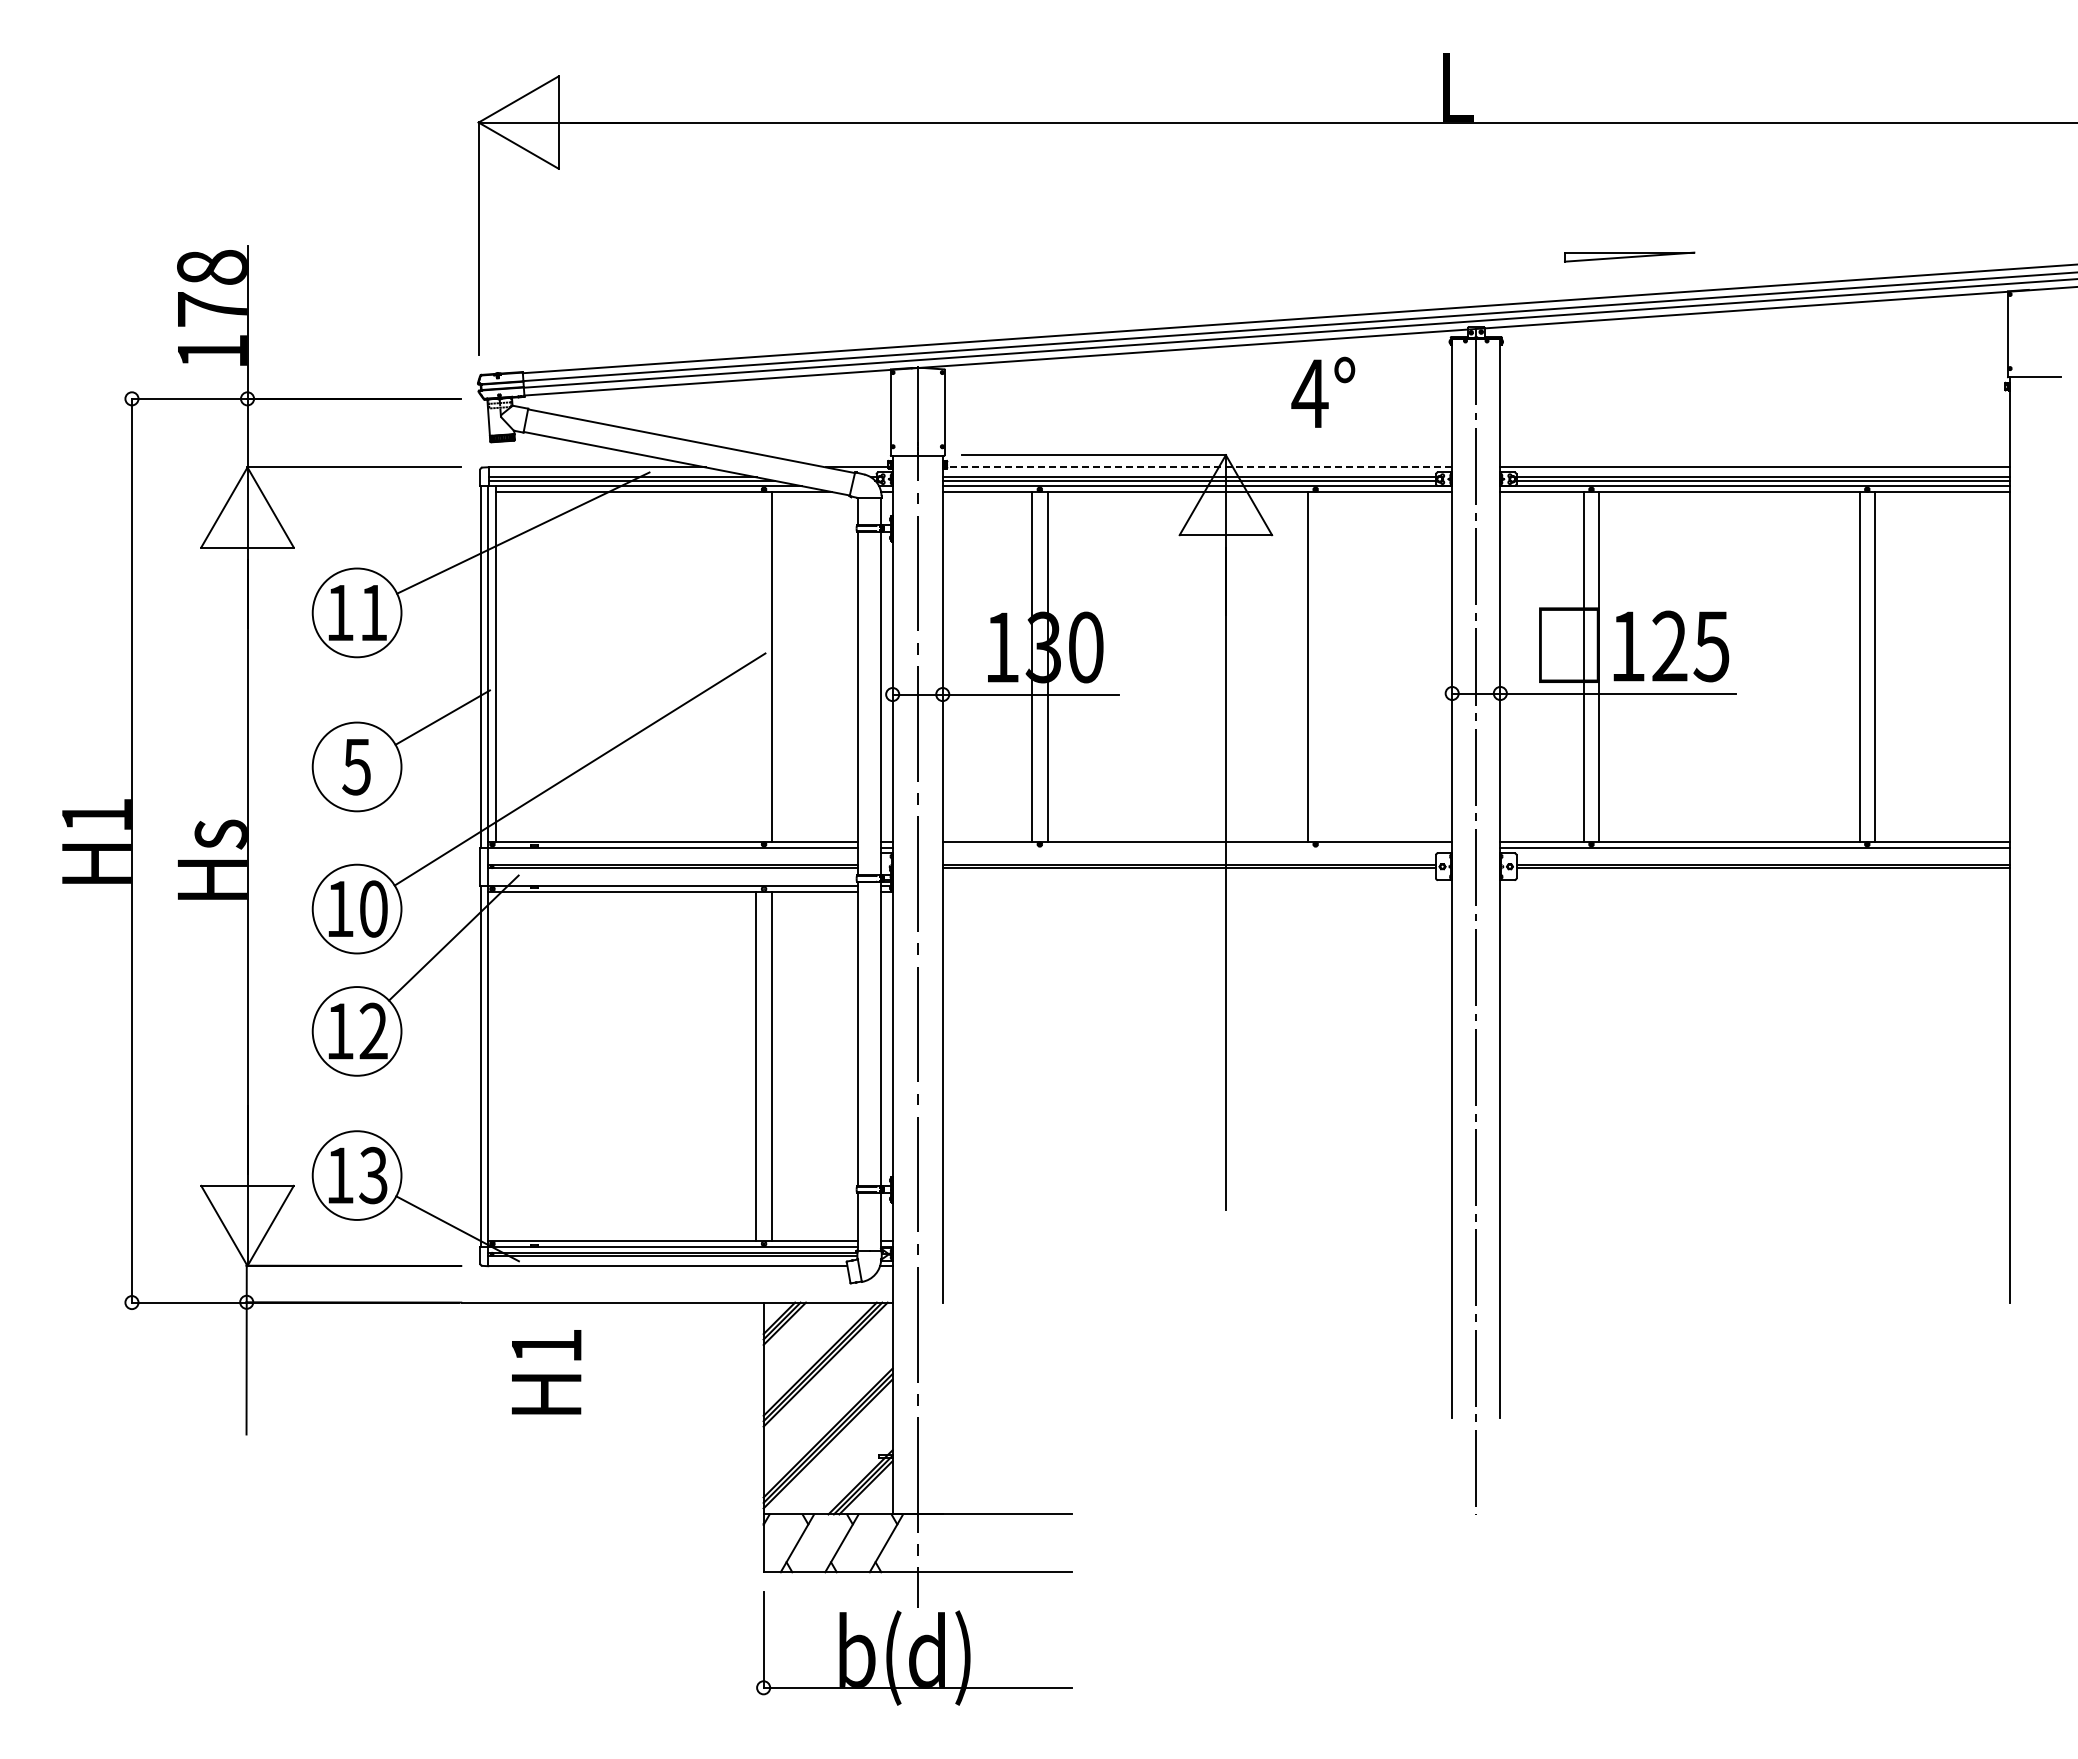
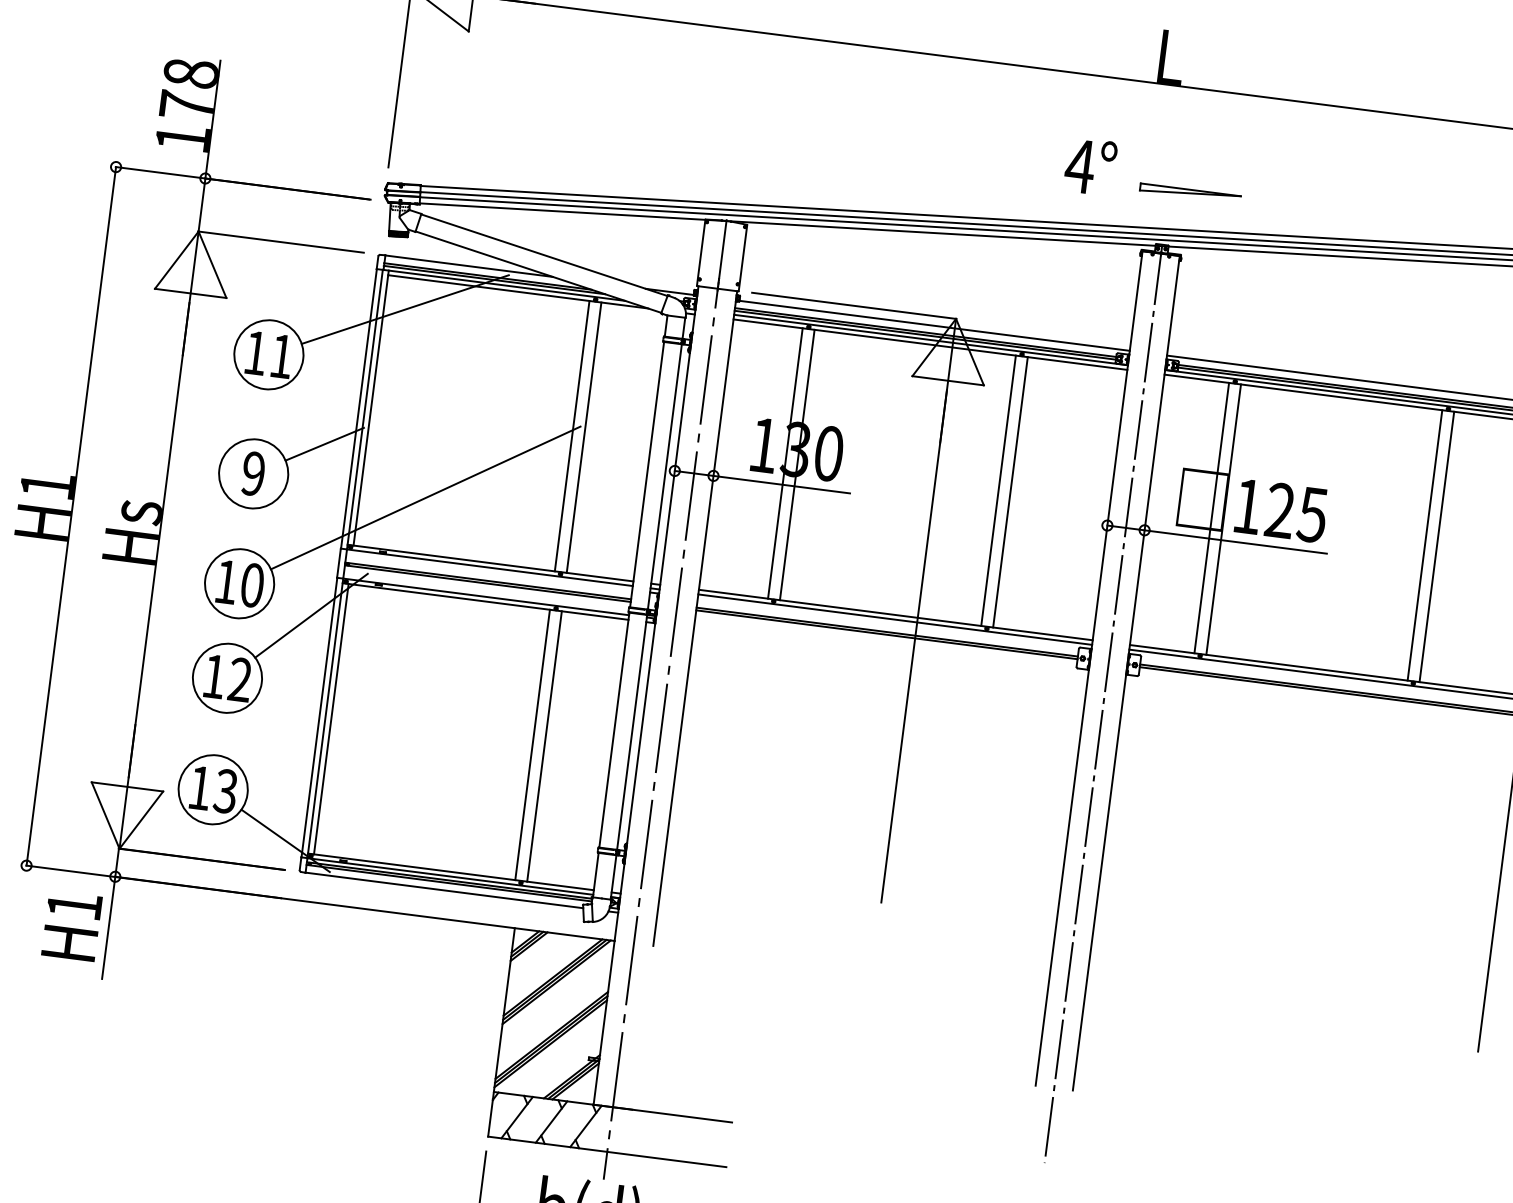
part: (1629, 256) -> (1190, 192), moved
text: (1323, 391) -> (1090, 165), moved
line: (1199, 467) -> (934, 325), dashed -> solid
line: (756, 666) -> (572, 435), added
line: (1323, 666) -> (1010, 491), added
text: (356, 766) -> (253, 473), 5 -> 9
line: (1197, 847) -> (895, 619), added
line: (495, 1066) -> (330, 719), added
text: (546, 1372) -> (71, 926), moved

